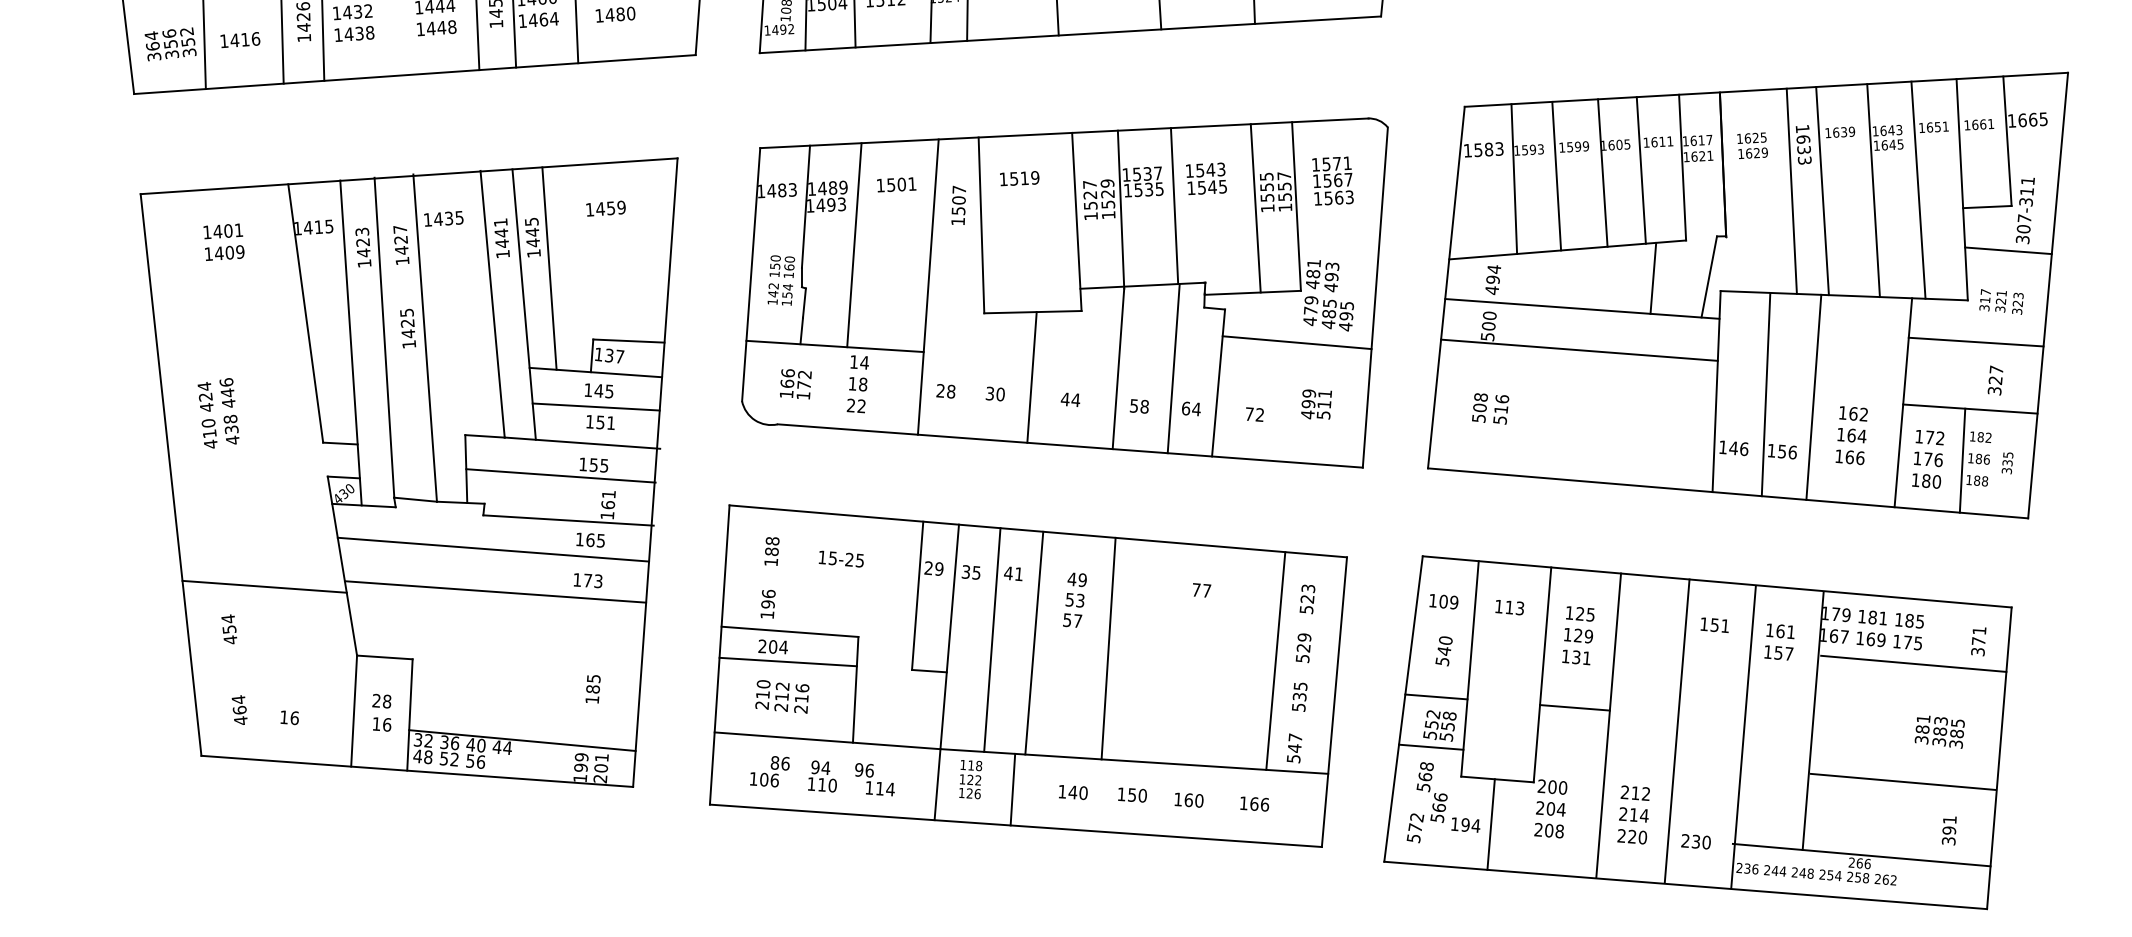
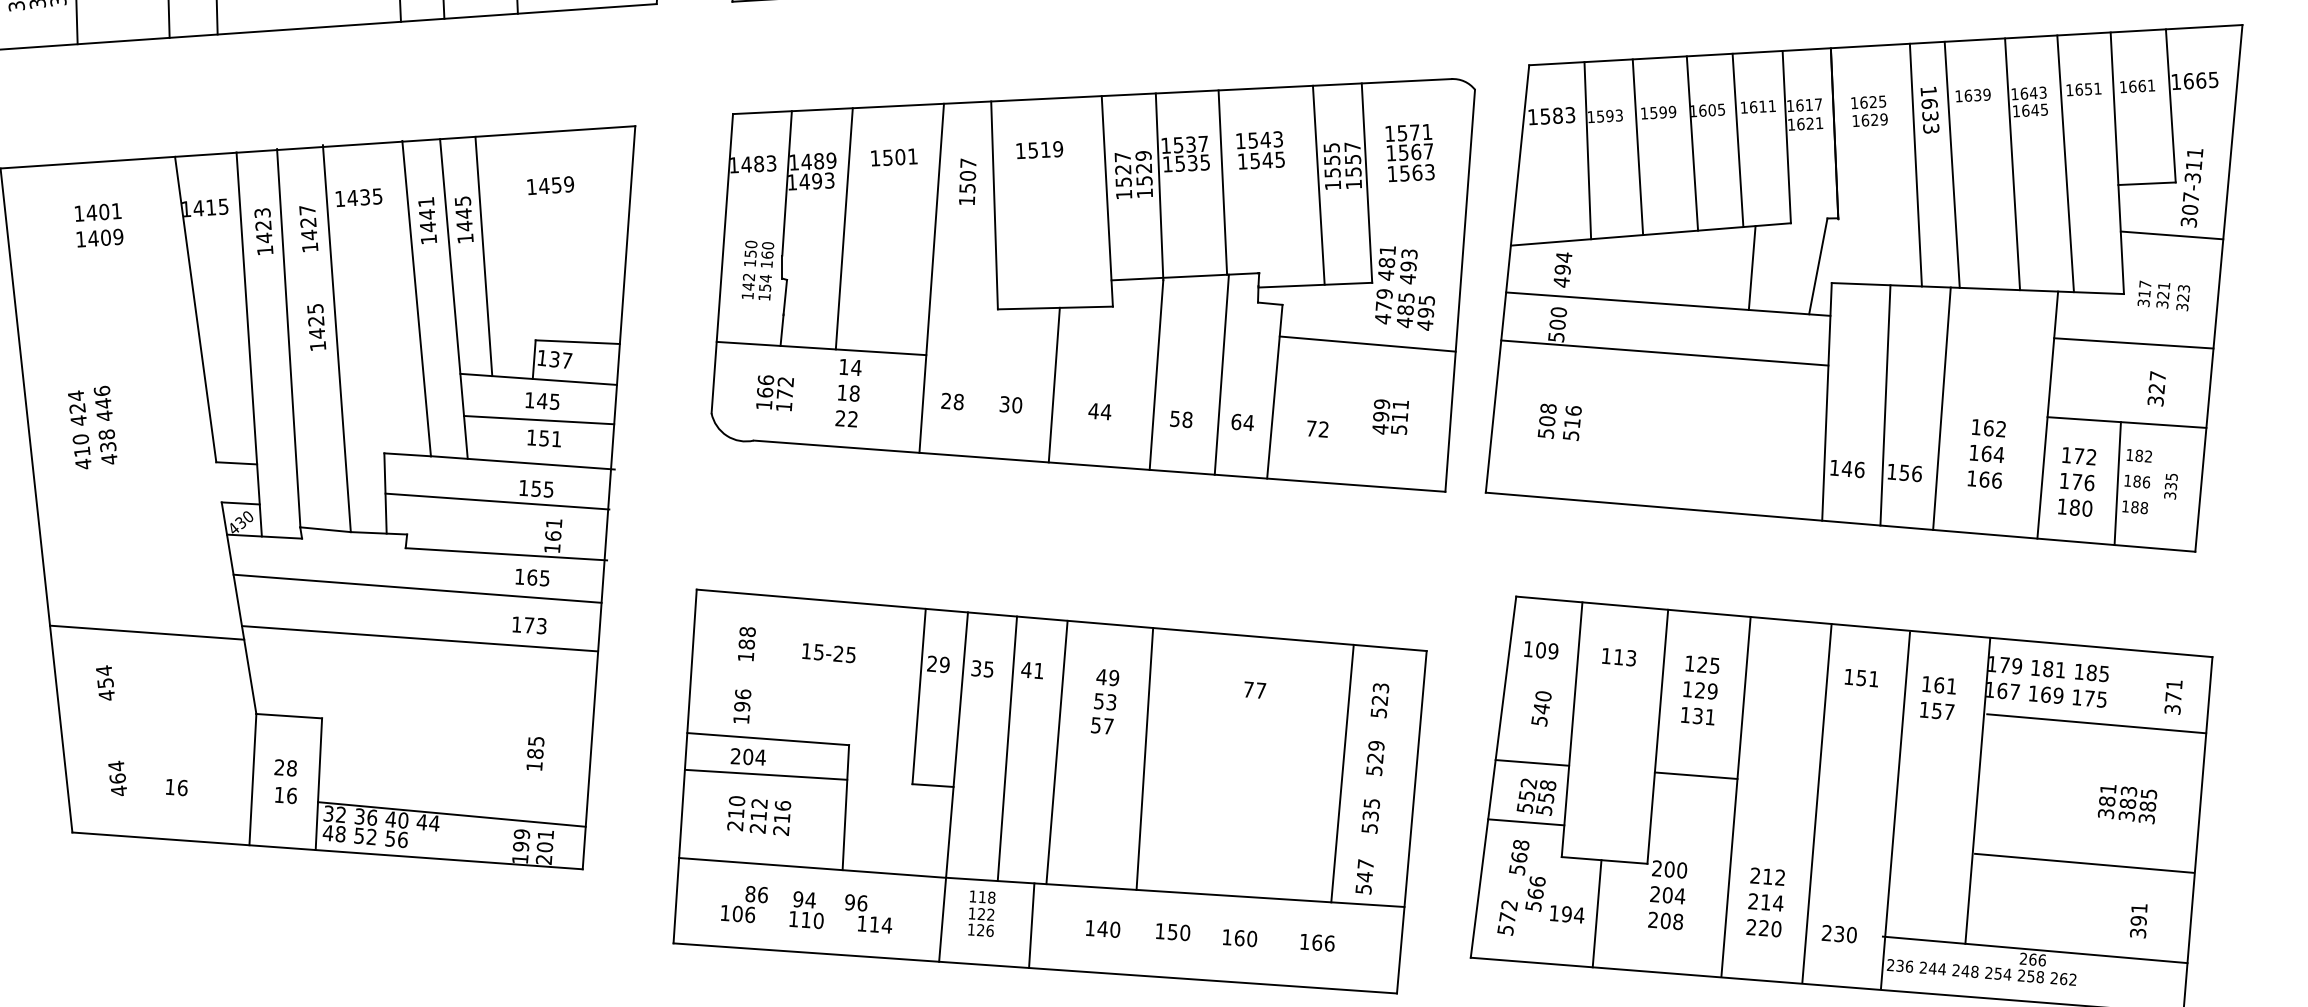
part: (1747, 295) -> (1863, 288), moved
part: (1028, 675) -> (1050, 790), moved

